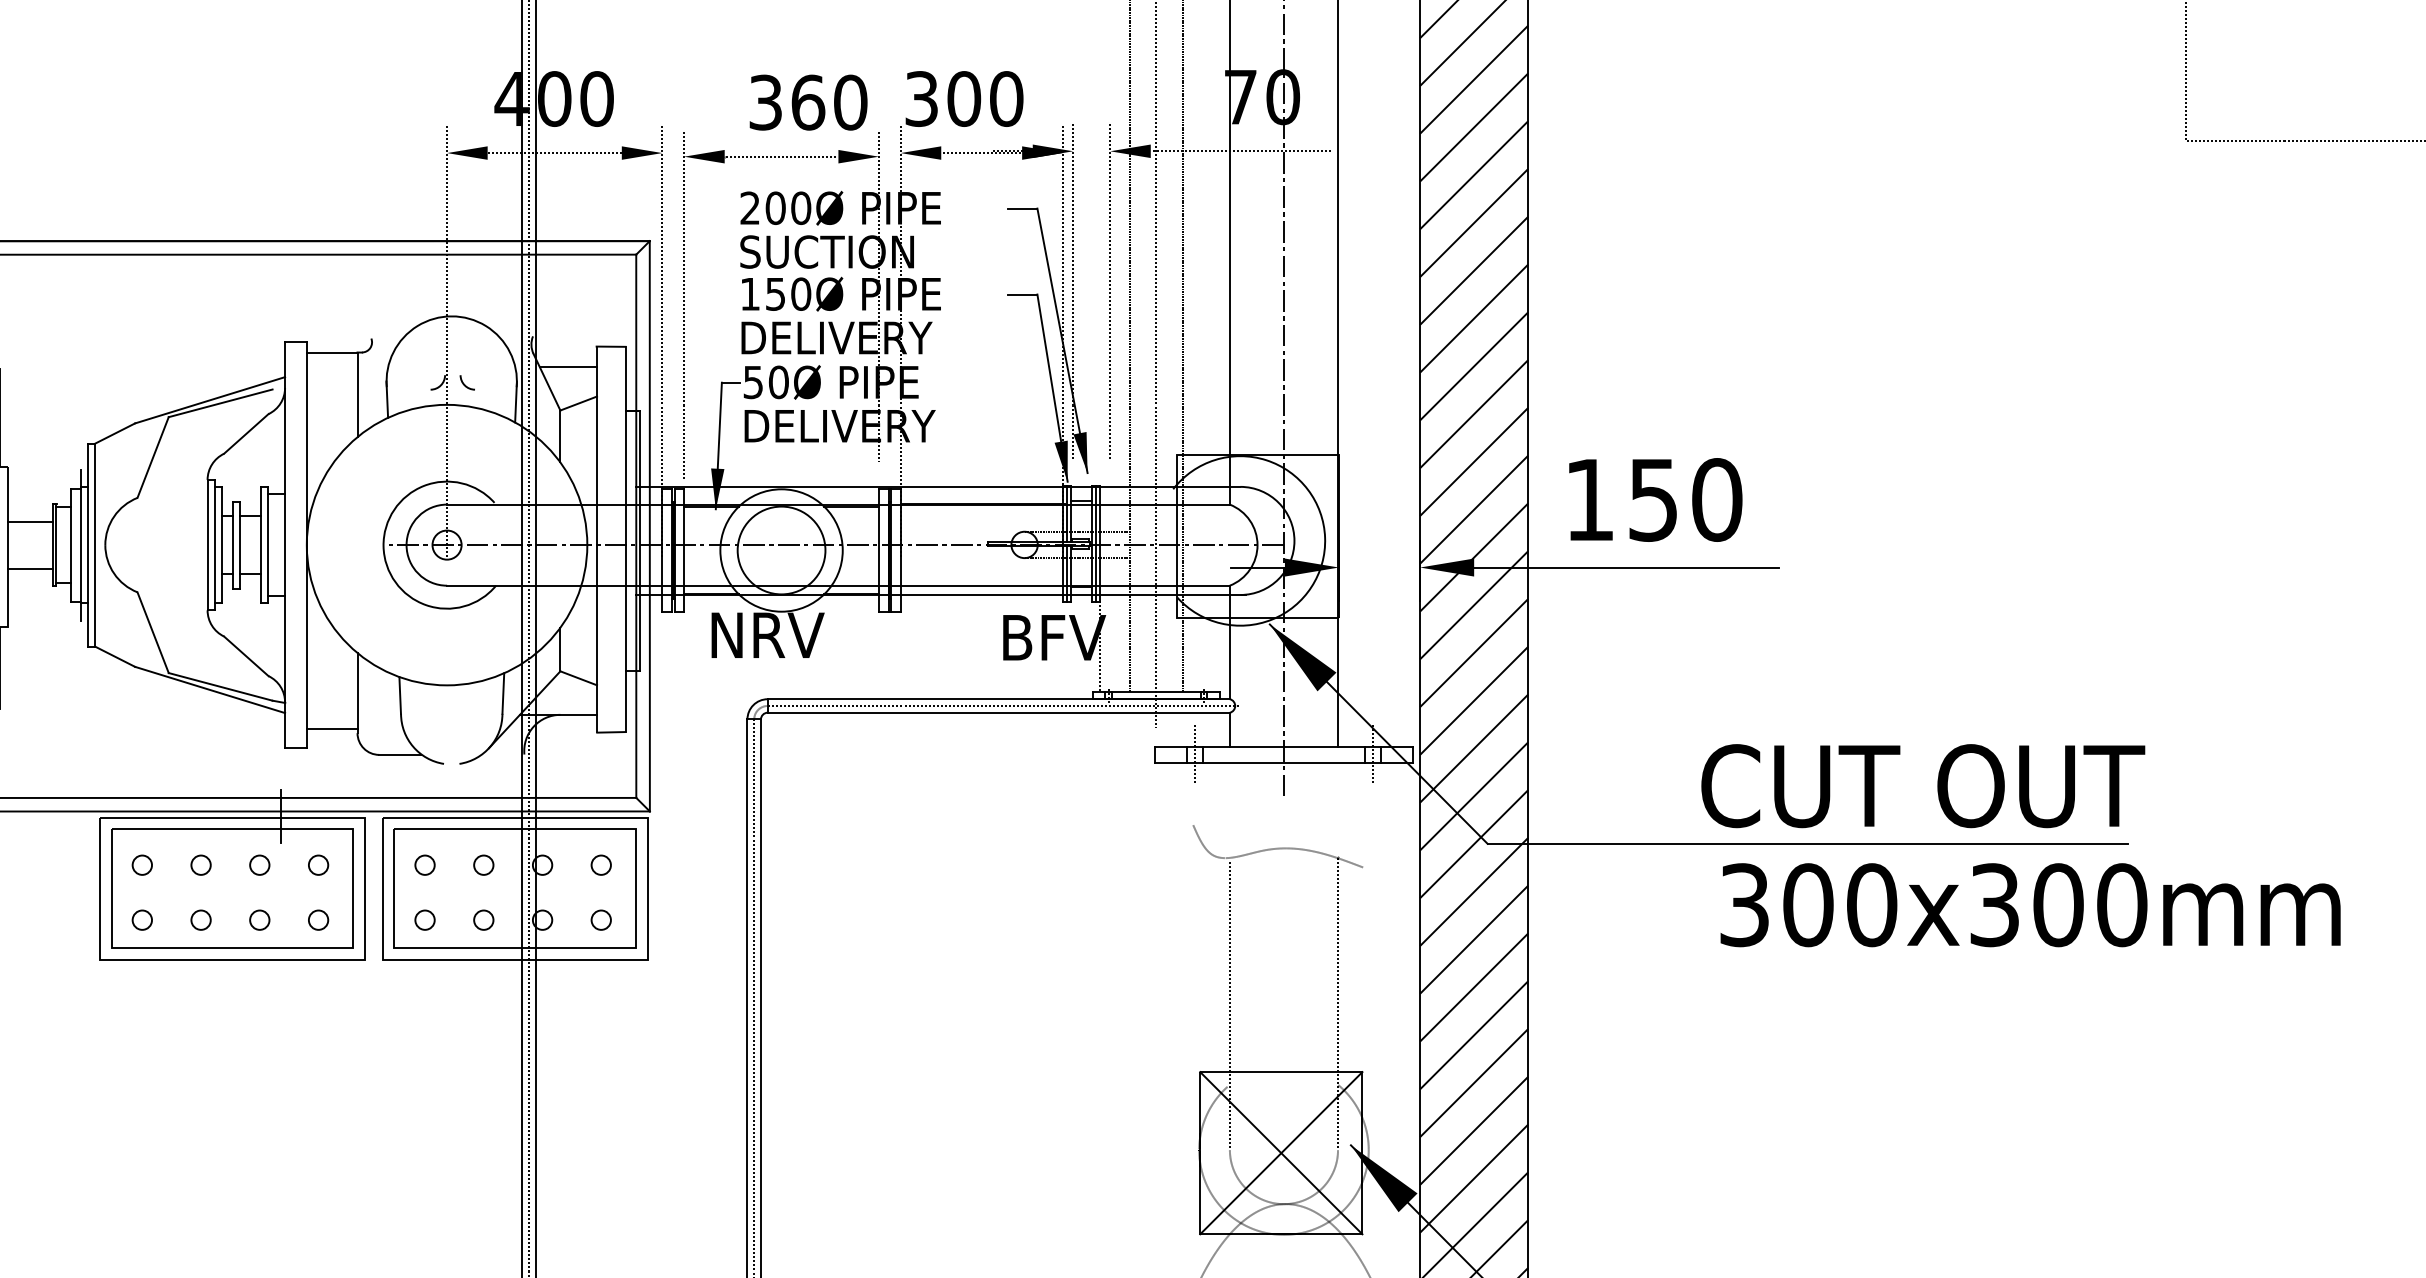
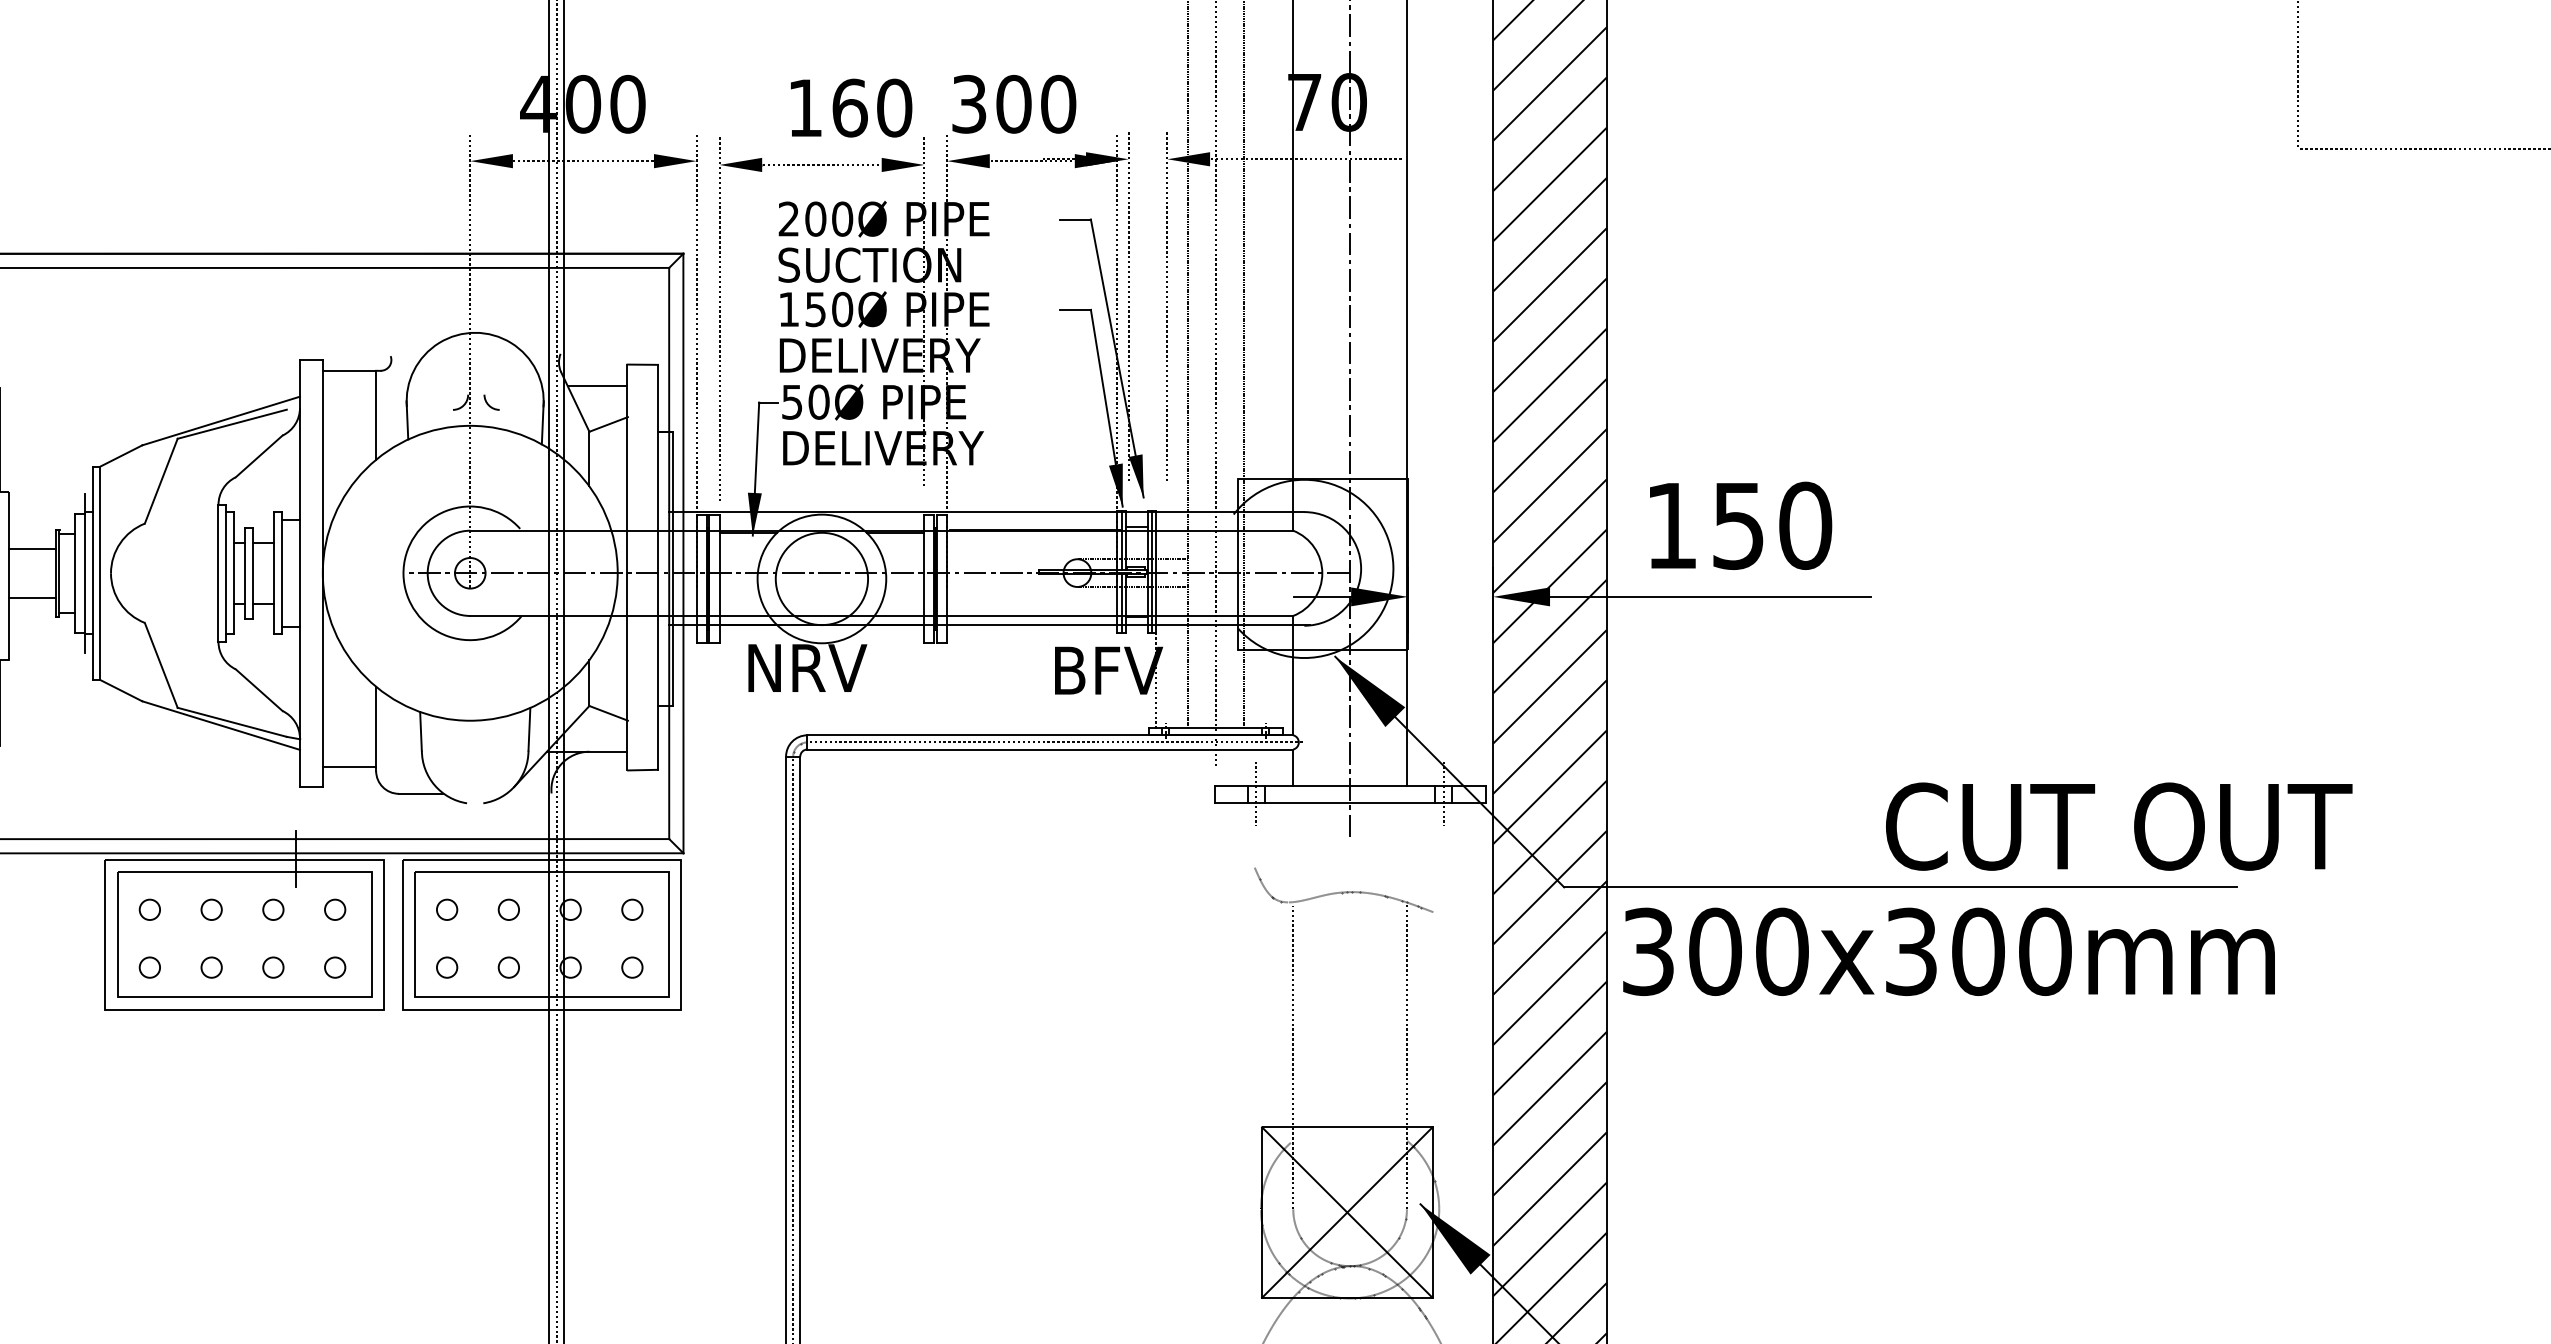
text: (765, 102) -> (805, 107), 360 -> 160
text: (1923, 785) -> (2119, 826), moved
text: (2030, 904) -> (1948, 951), moved

